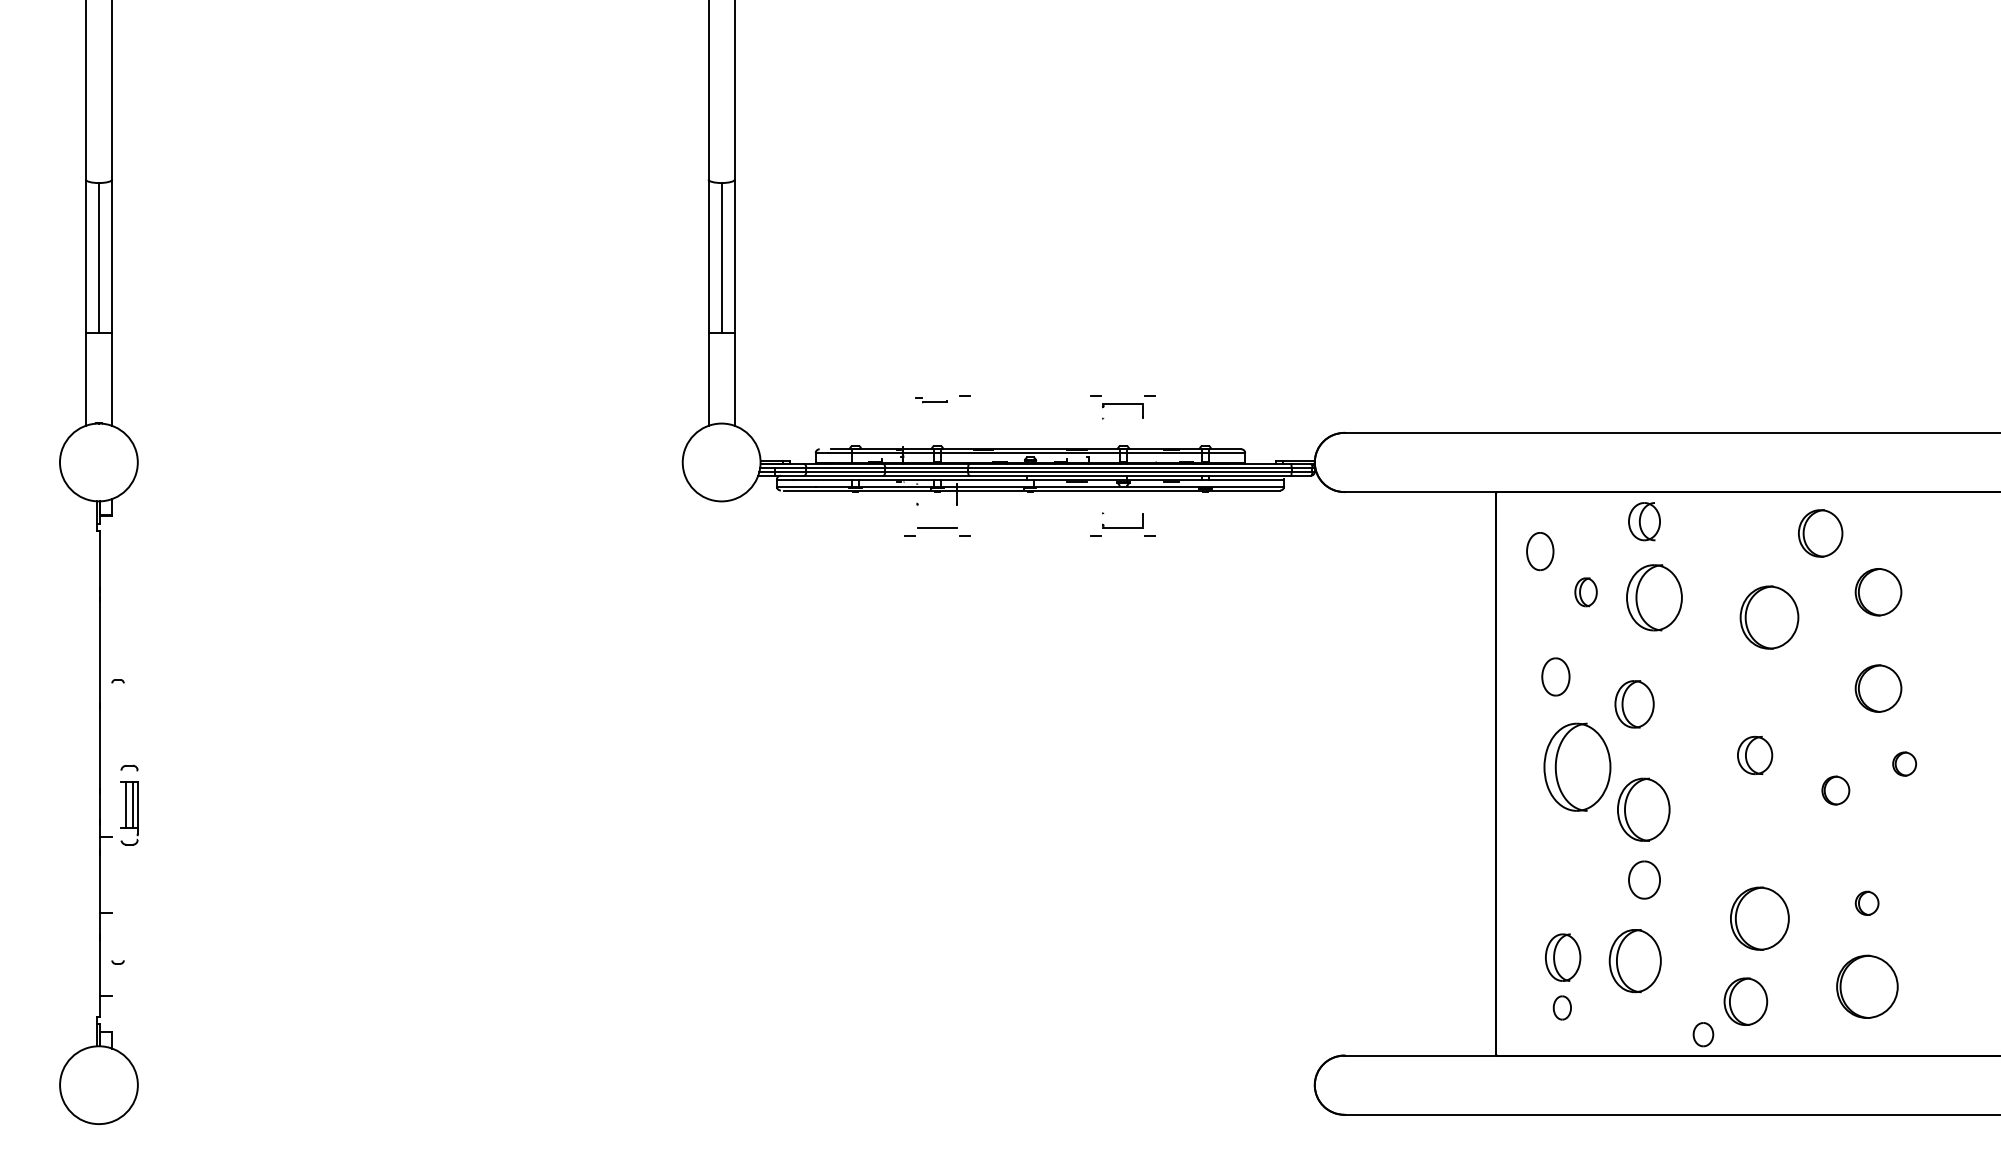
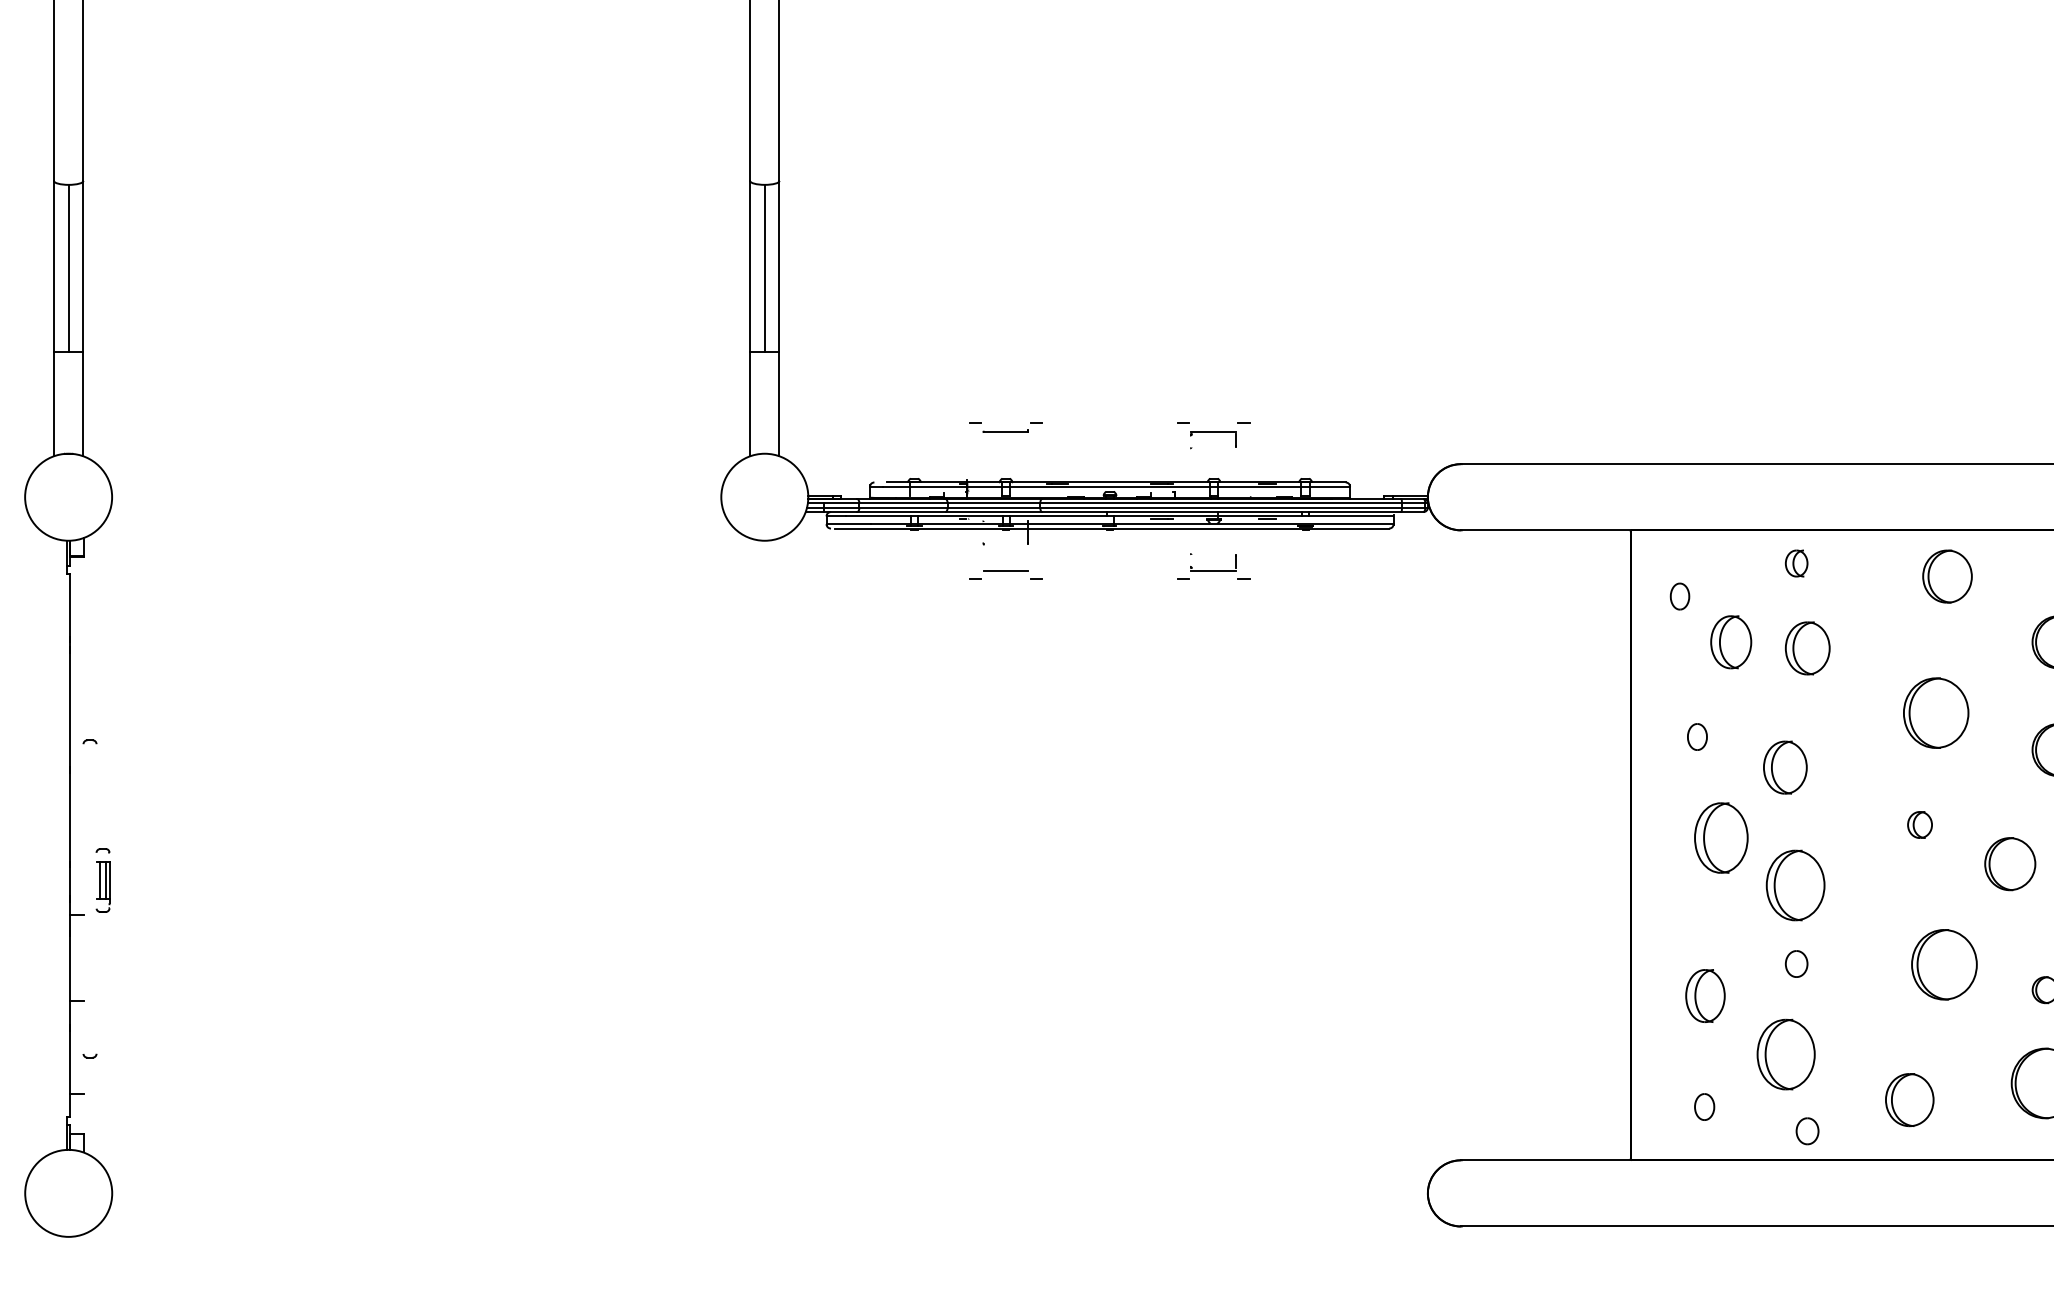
part: (930, 399) -> (998, 426), size x1.67
part: (1644, 521) -> (1796, 563), size x0.62
part: (1820, 533) -> (1947, 576), moved
part: (1540, 550) -> (1680, 595), size x0.62
part: (1585, 592) -> (1730, 642), size x1.67
part: (1654, 597) -> (1807, 648), size x0.71
part: (1769, 617) -> (1936, 713), moved
part: (1555, 676) -> (1696, 736), size x0.62
part: (1754, 755) -> (1919, 824), size x0.62
part: (1576, 767) -> (1720, 838), size x0.71
part: (1835, 790) -> (2009, 863), size x1.67
part: (129, 805) -> (102, 880), size x0.71
part: (1644, 879) -> (1796, 963), size x0.62
part: (1759, 918) -> (1944, 964), moved
part: (1563, 957) -> (1705, 995), moved
part: (1703, 1034) -> (1807, 1131), moved

